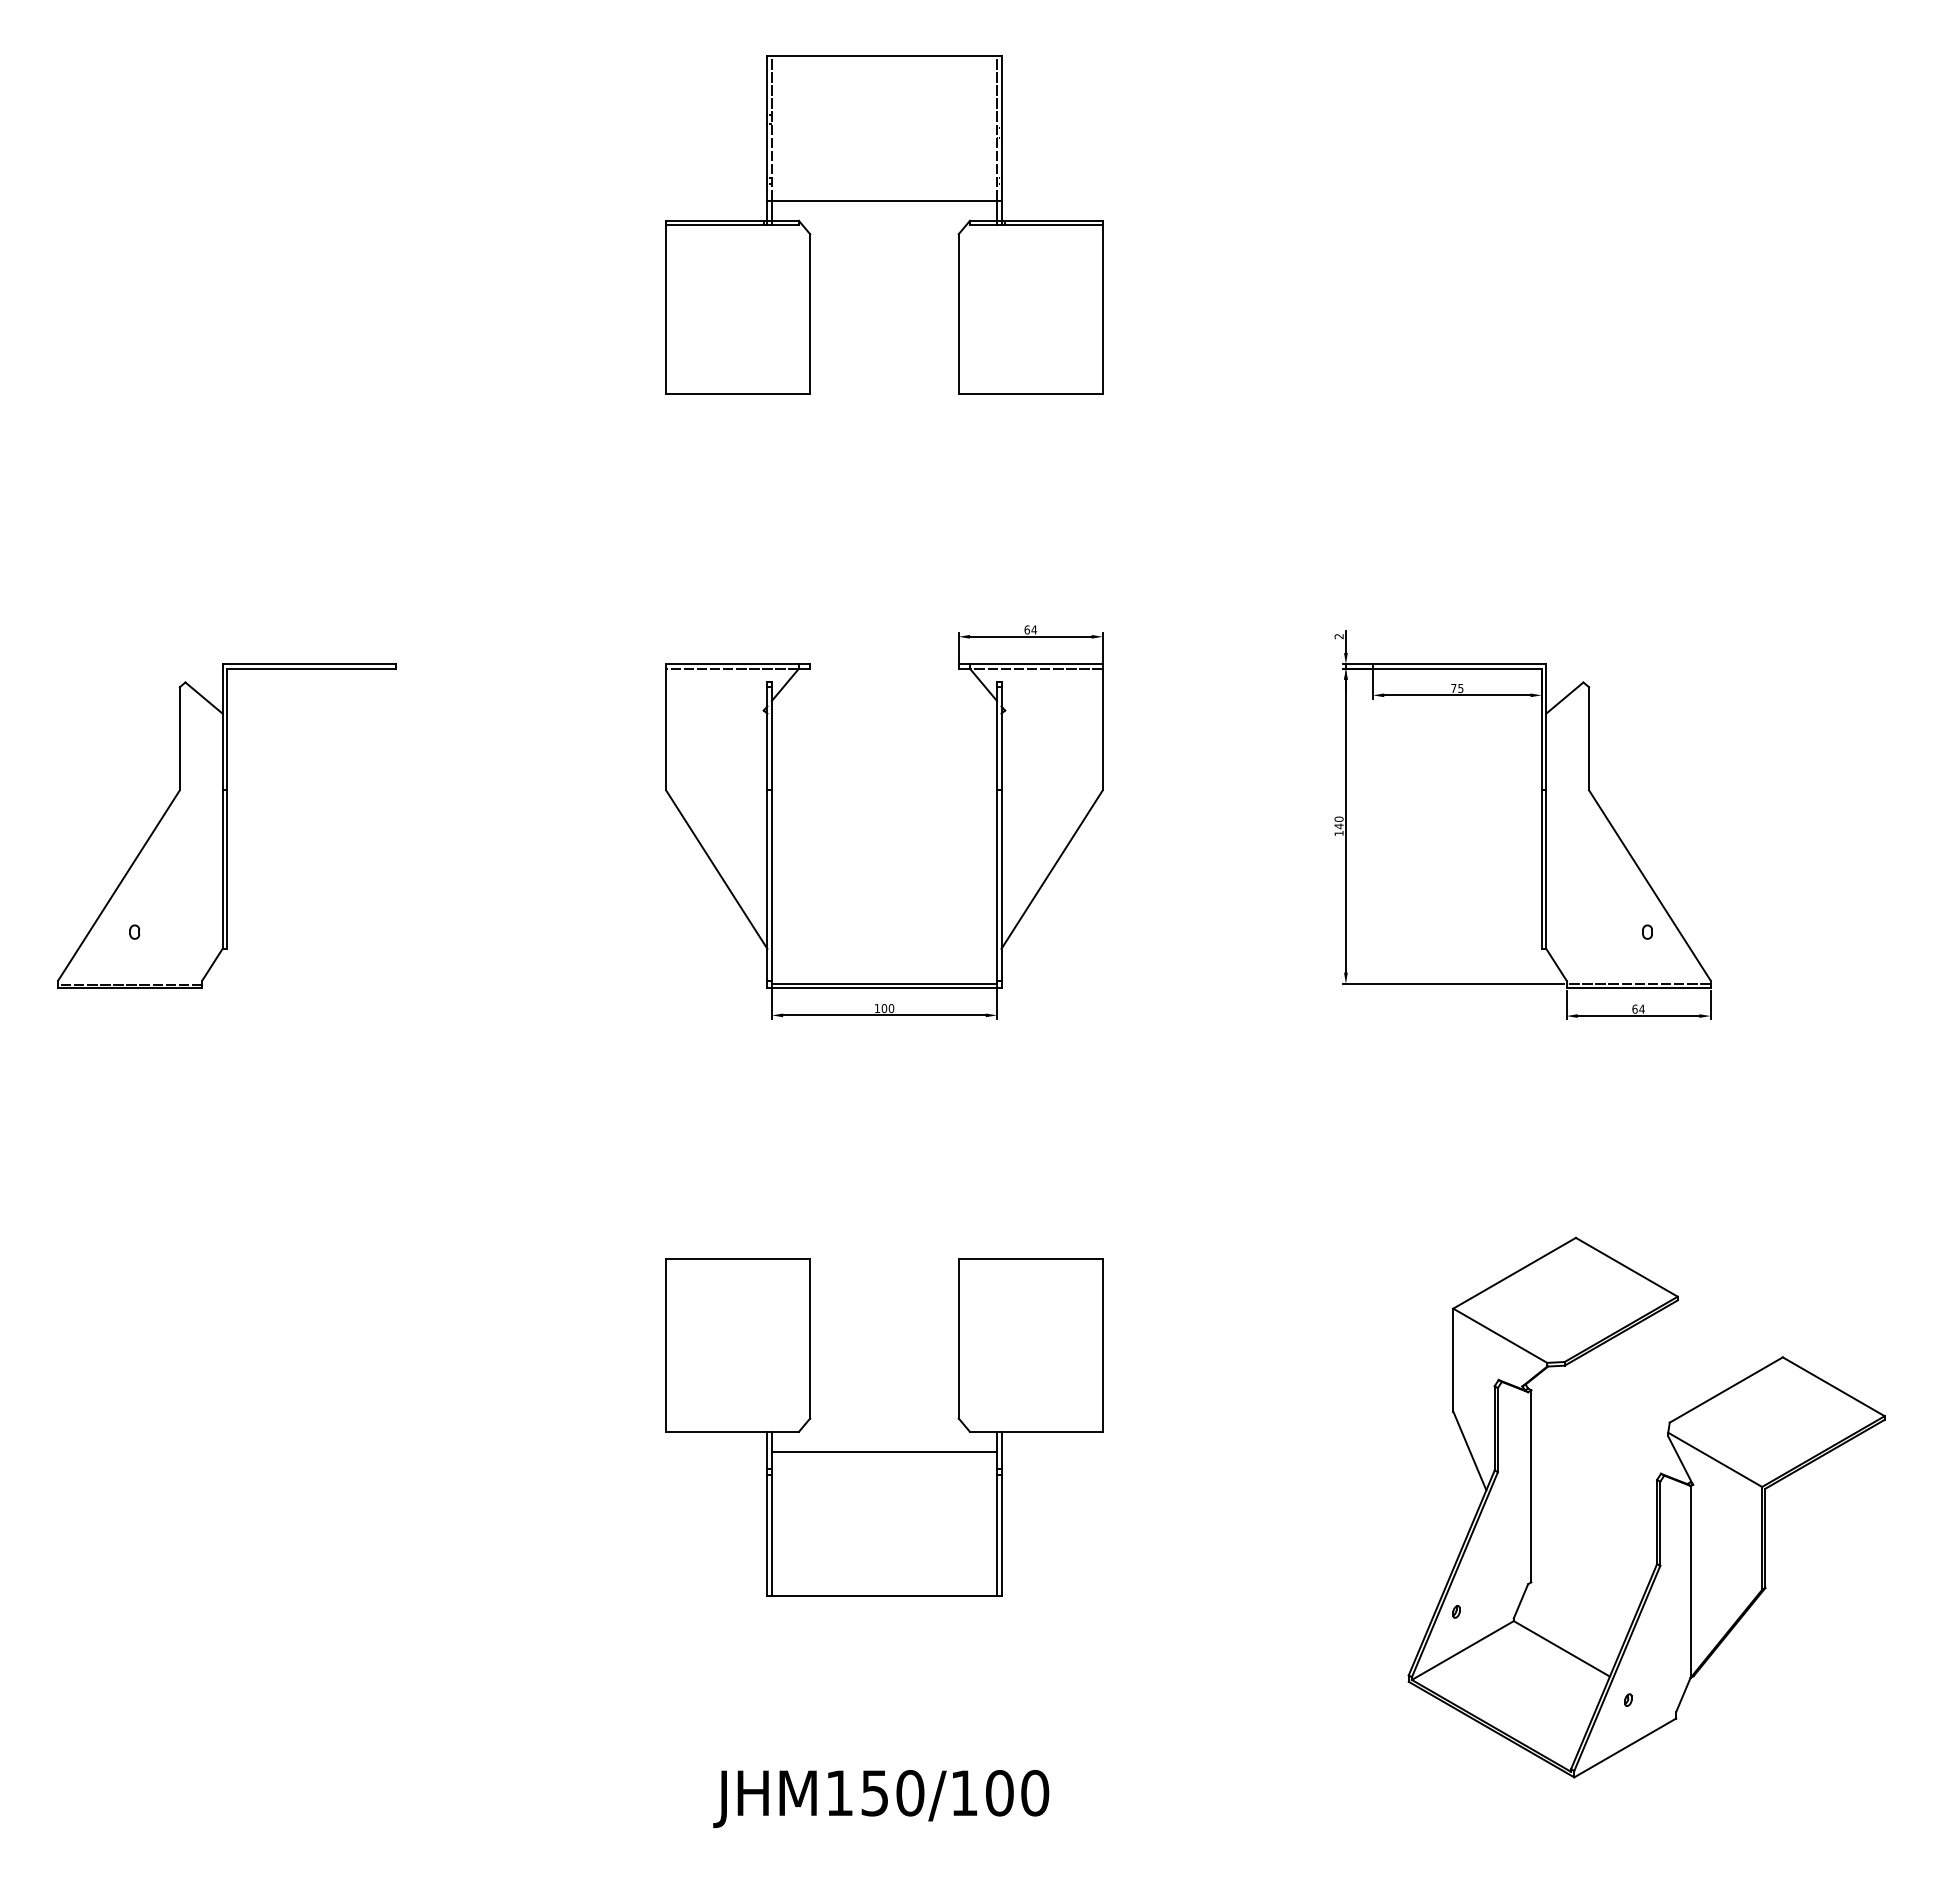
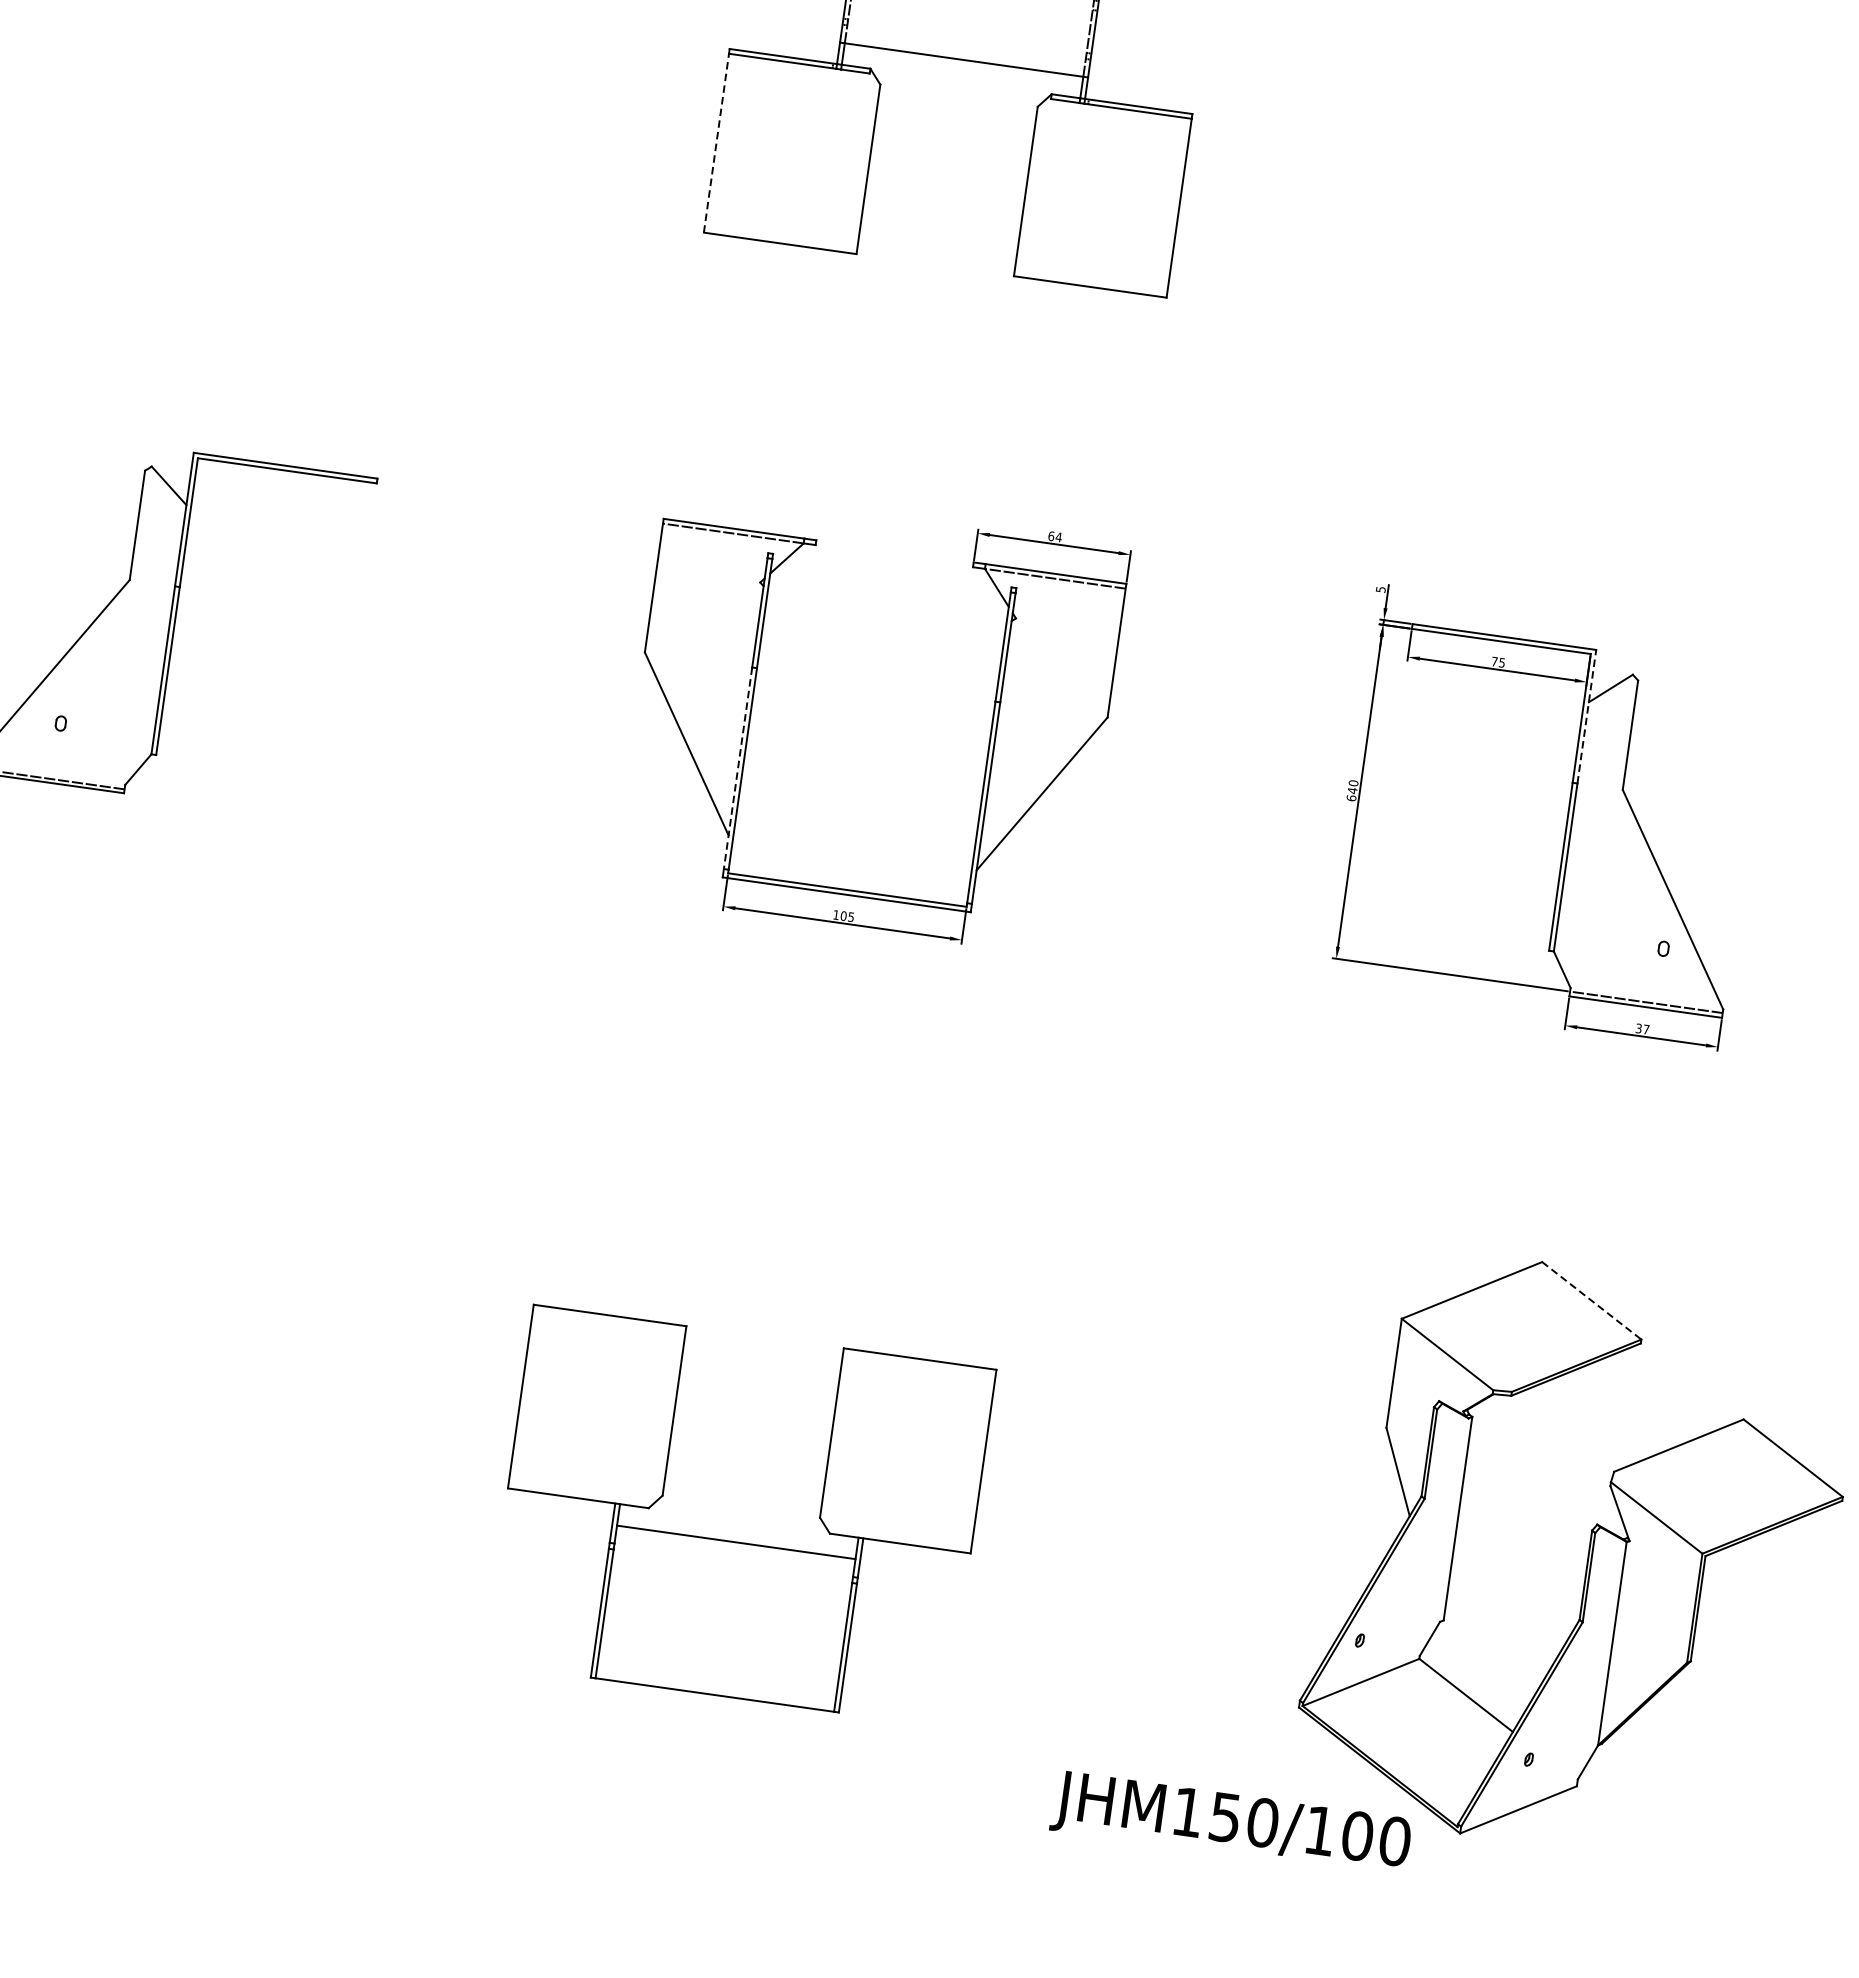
line: (666, 309) -> (716, 143), solid -> dashed
text: (1338, 636) -> (1380, 589), 2 -> 5
line: (1546, 726) -> (1587, 715), solid -> dashed
text: (1338, 833) -> (1350, 798), 140 -> 640
line: (767, 885) -> (738, 768), solid -> dashed
text: (891, 1008) -> (851, 917), 100 -> 105
text: (1638, 1008) -> (1642, 1028), 64 -> 37
line: (1626, 1267) -> (1591, 1300), solid -> dashed
part: (884, 1451) -> (736, 1541), moved
text: (881, 1798) -> (1231, 1824), moved

